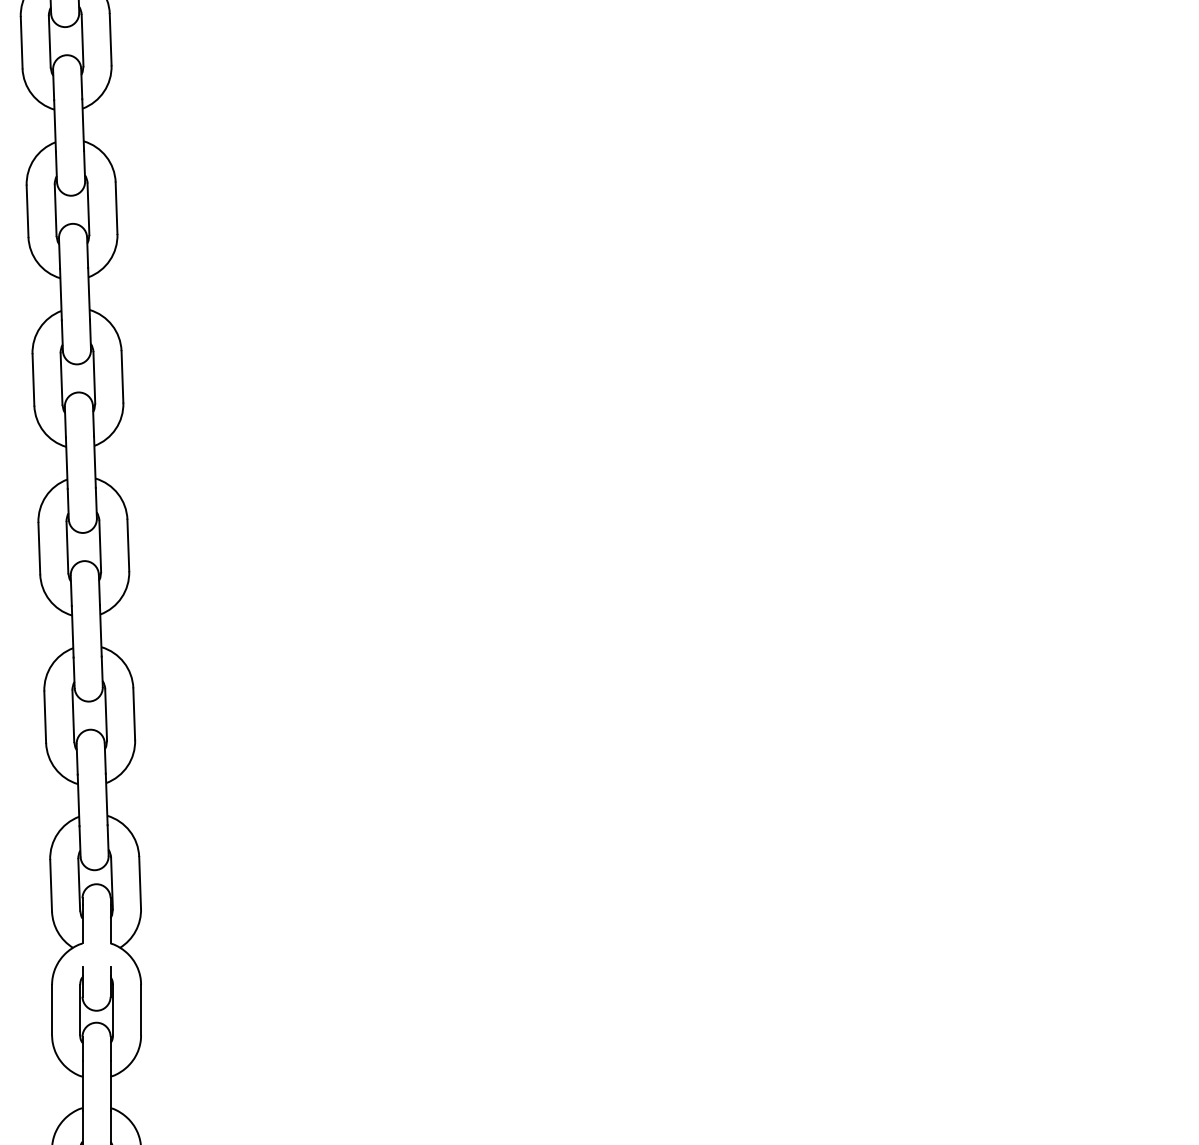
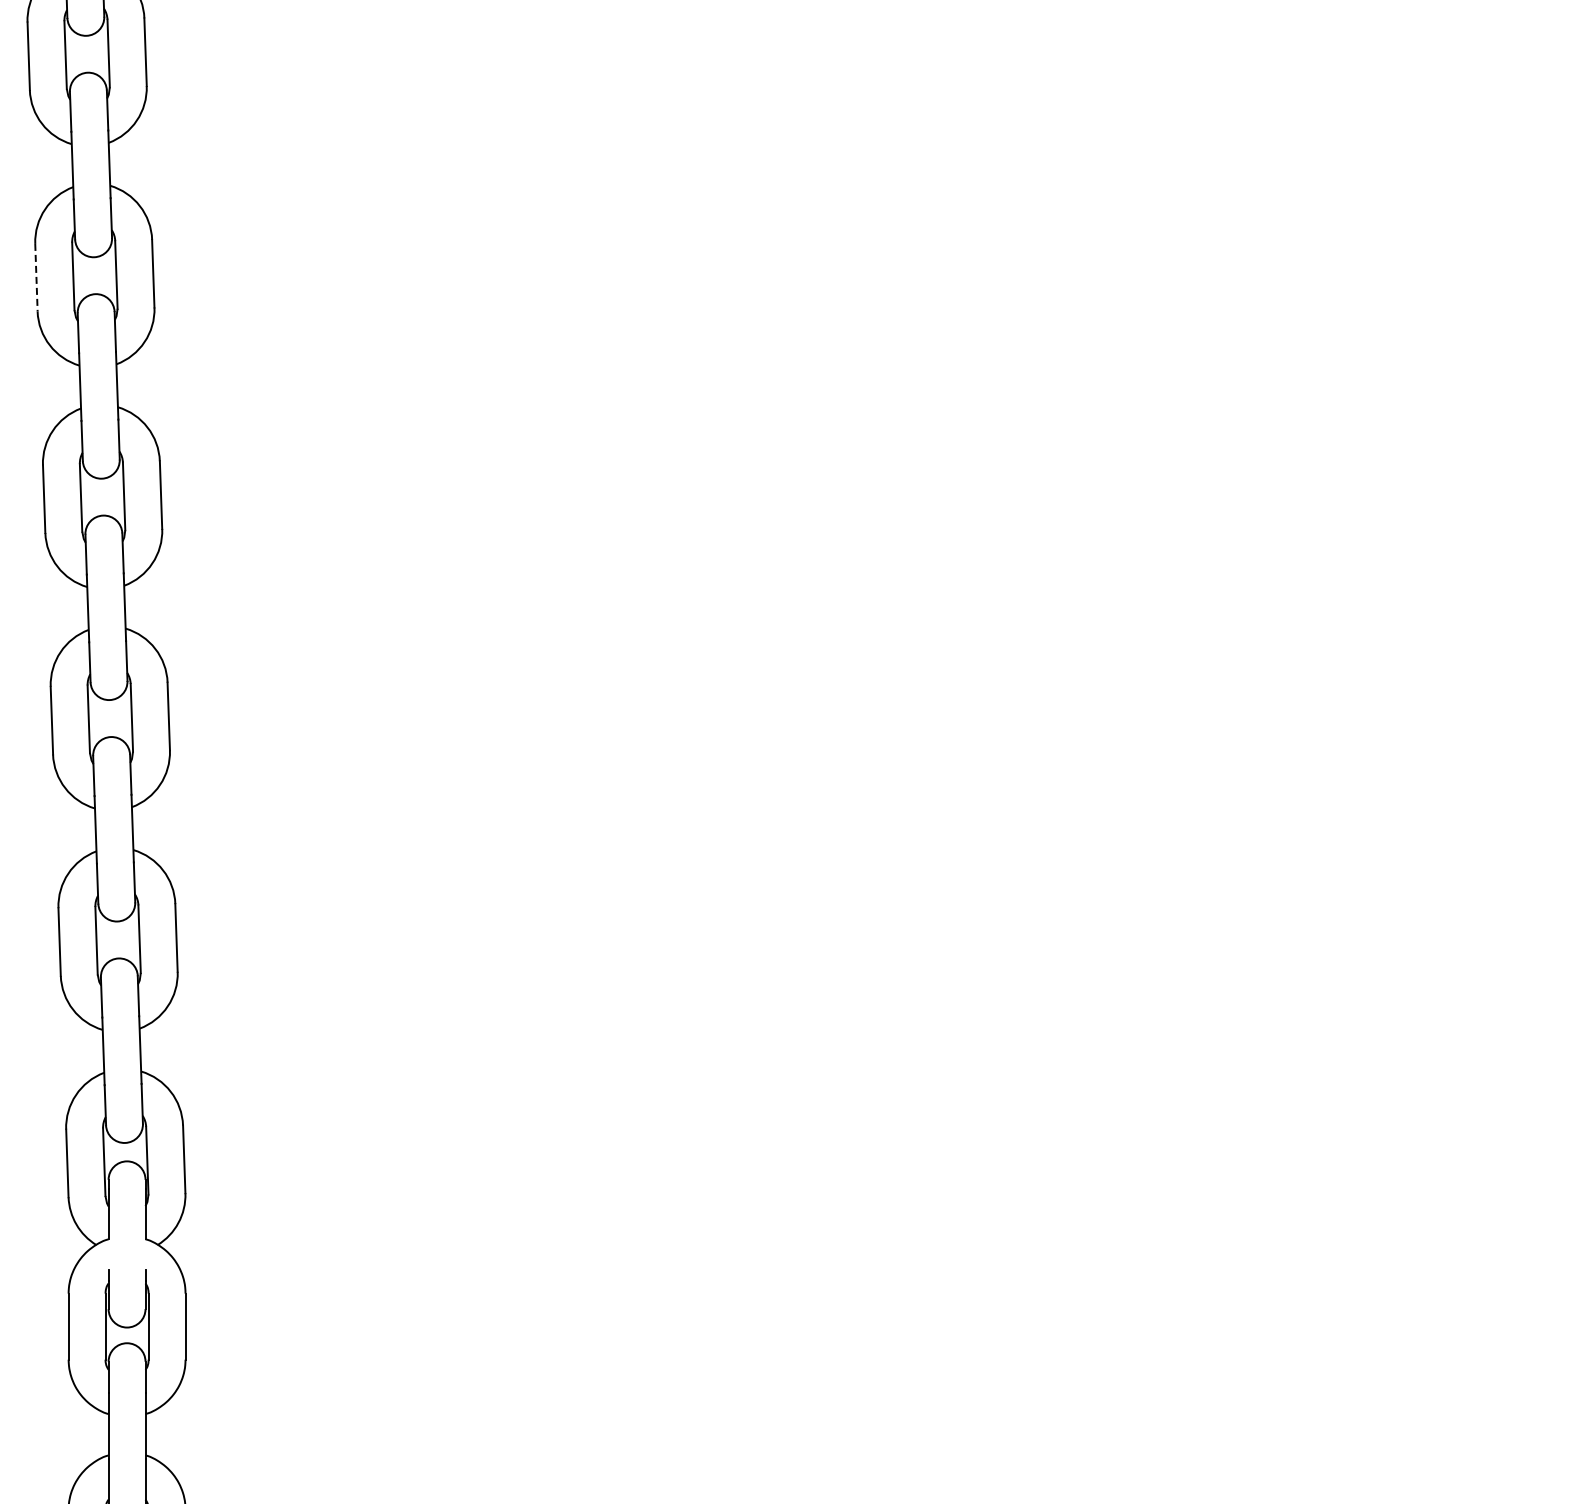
line: (27, 211) -> (36, 277), solid -> dashed

